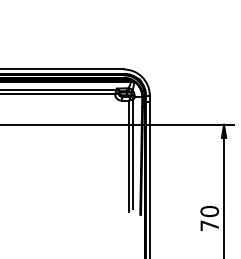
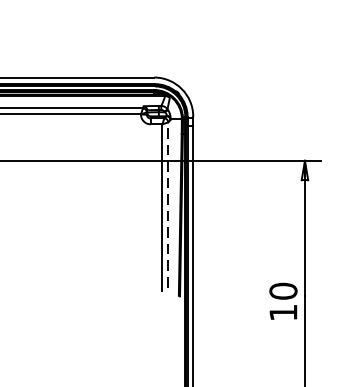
line: (133, 154) -> (168, 205), solid -> dashed
text: (209, 225) -> (283, 312), 70 -> 10

